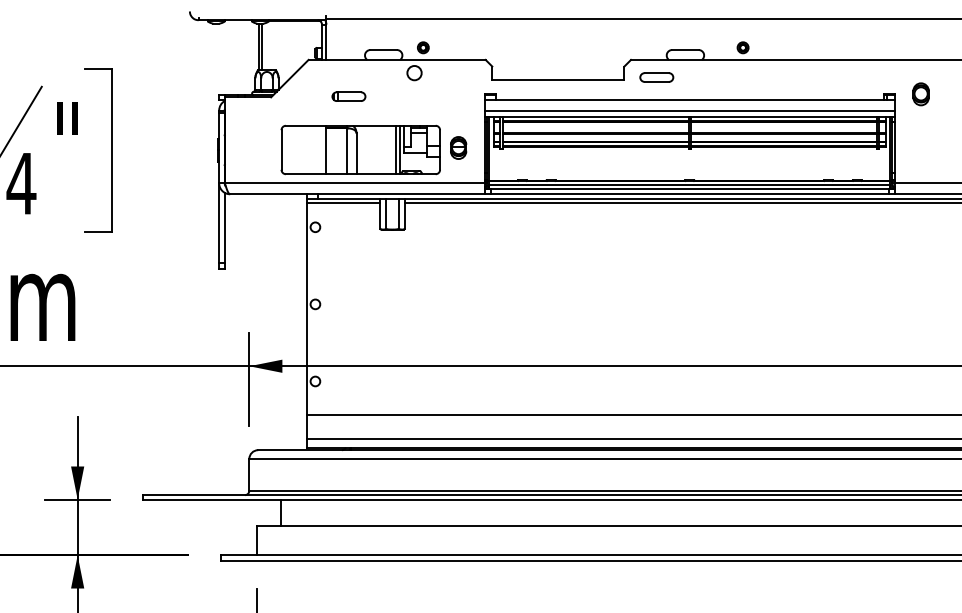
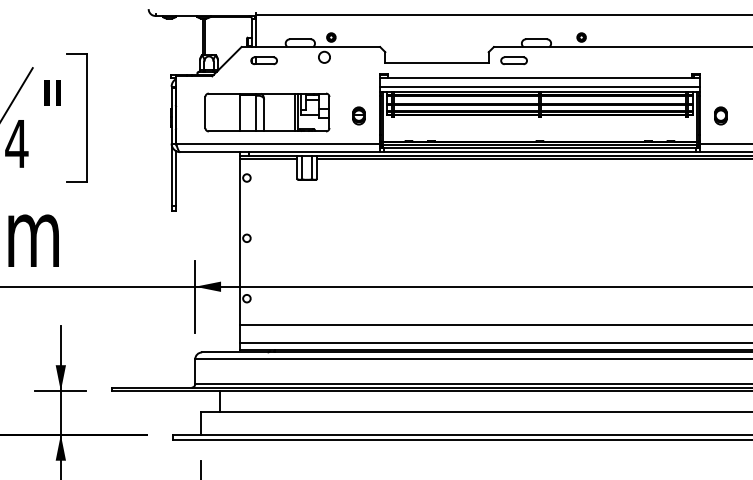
part: (920, 93) -> (720, 115), moved
part: (348, 96) -> (263, 60), moved
part: (360, 149) -> (267, 112), moved

